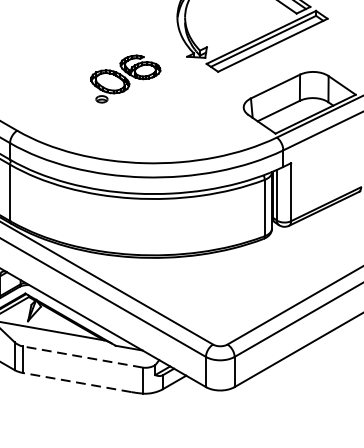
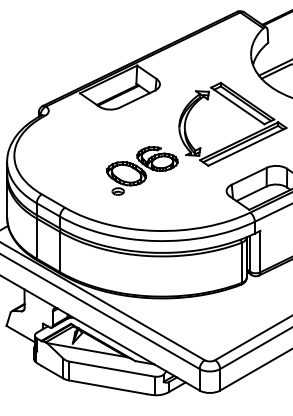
part: (125, 78) -> (142, 170), size x1.43
line: (82, 357) -> (111, 369), dashed -> solid
line: (76, 382) -> (107, 387), dashed -> solid

